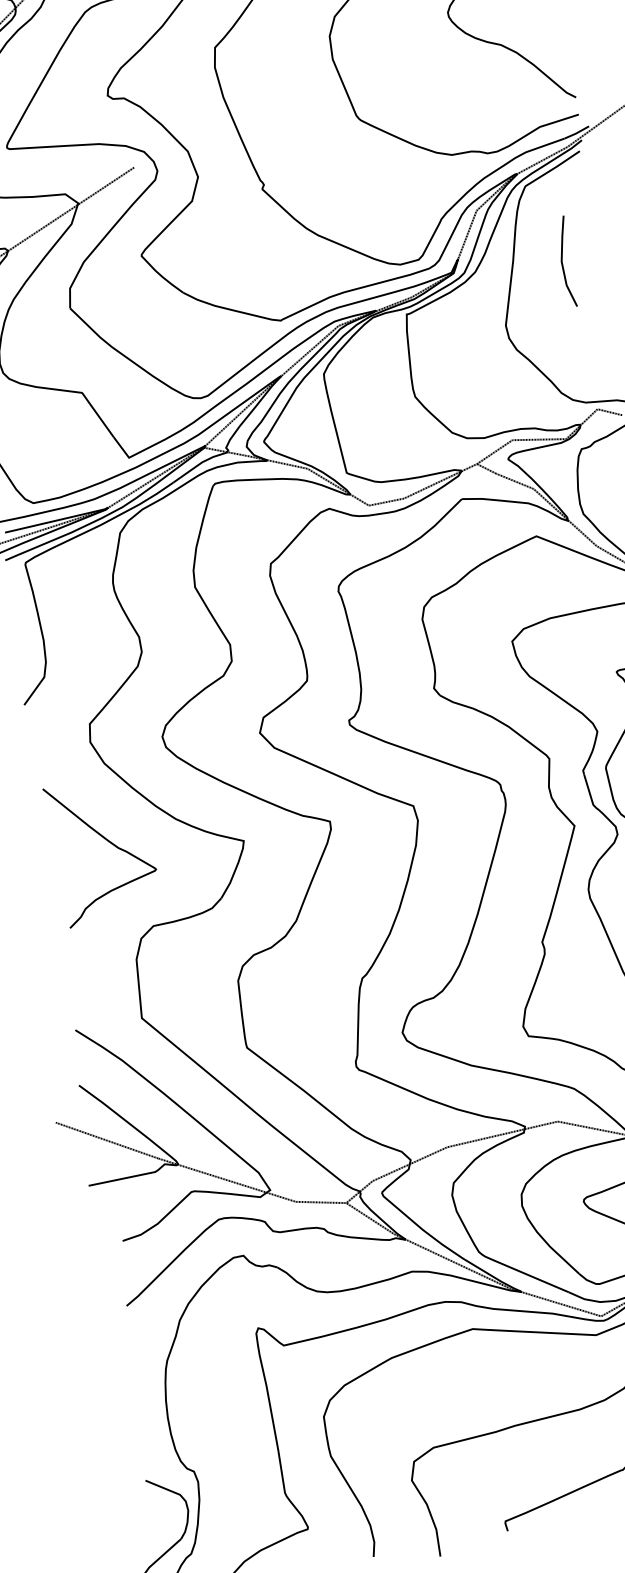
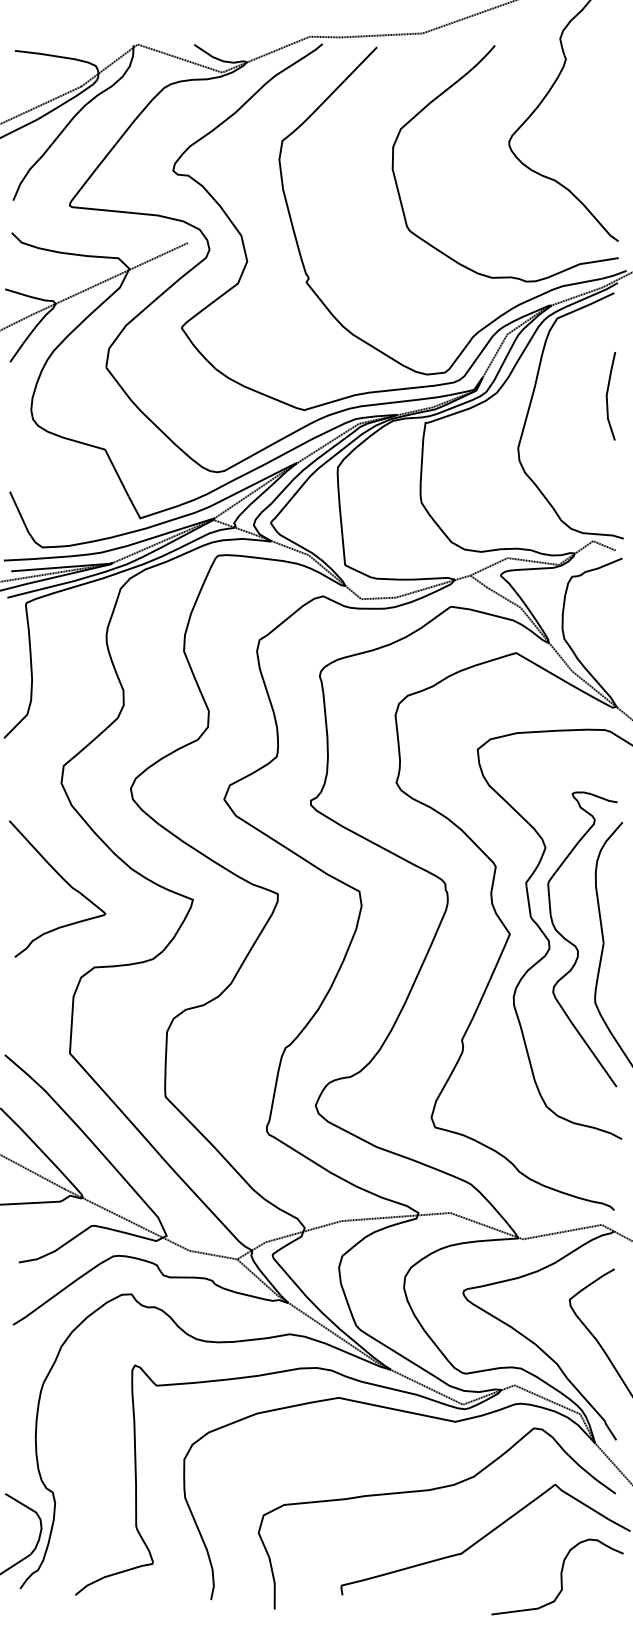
line: (562, 262) -> (607, 396), moved

